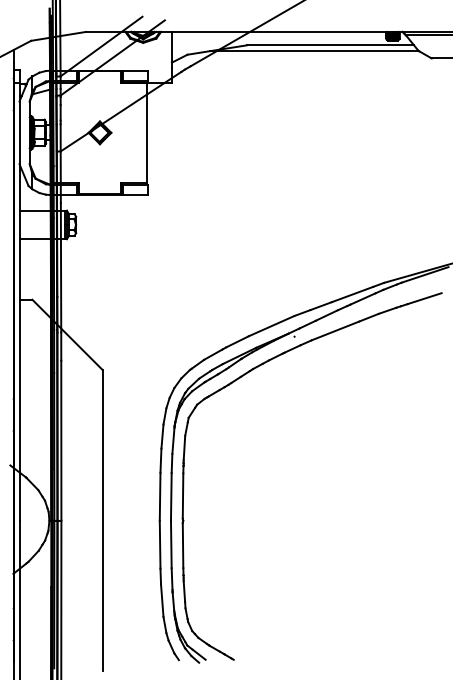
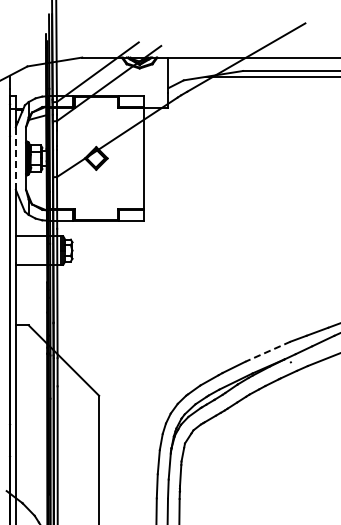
line: (19, 132) -> (15, 158), solid -> dashed
line: (271, 326) -> (267, 352), solid -> dashed

